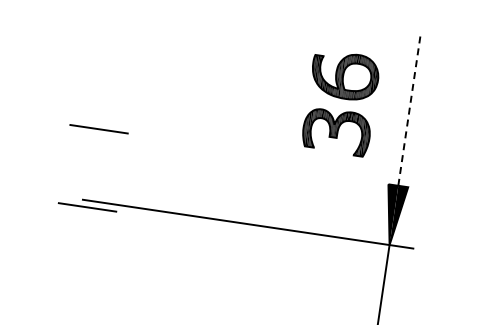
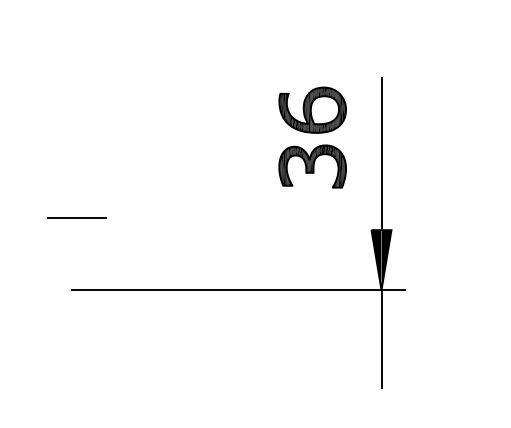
part: (340, 102) -> (312, 137), moved
line: (409, 109) -> (381, 153), dashed -> solid
line: (86, 206) -> (76, 296), removed

